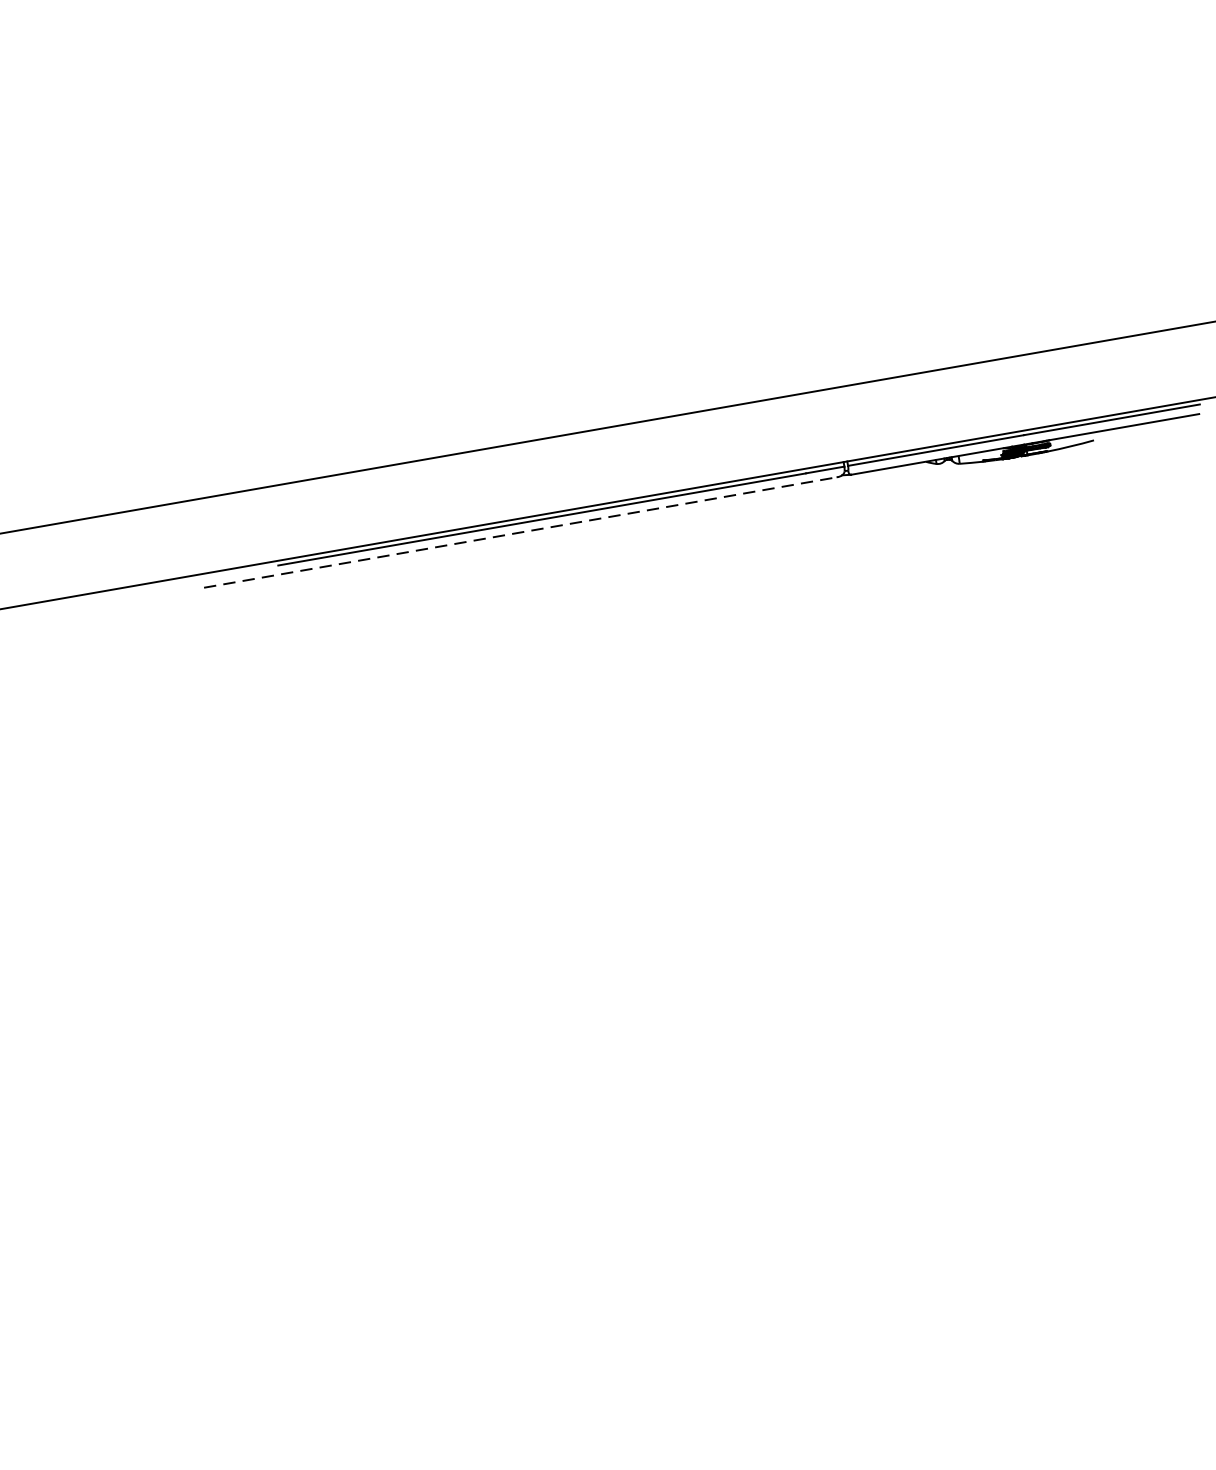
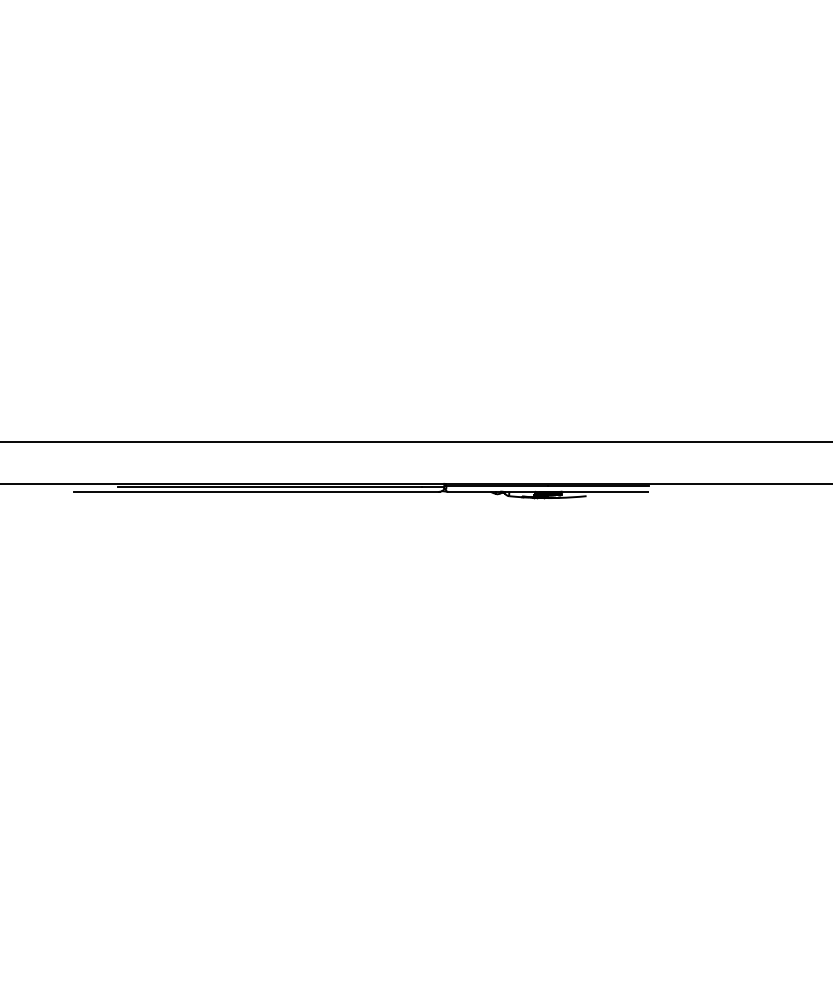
line: (520, 532) -> (256, 491), dashed -> solid

